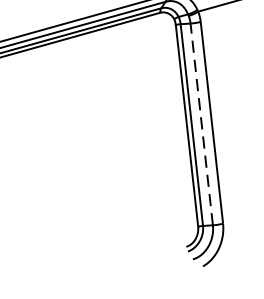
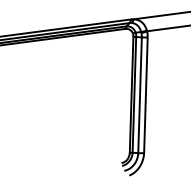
line: (202, 124) -> (140, 95), dashed -> solid

